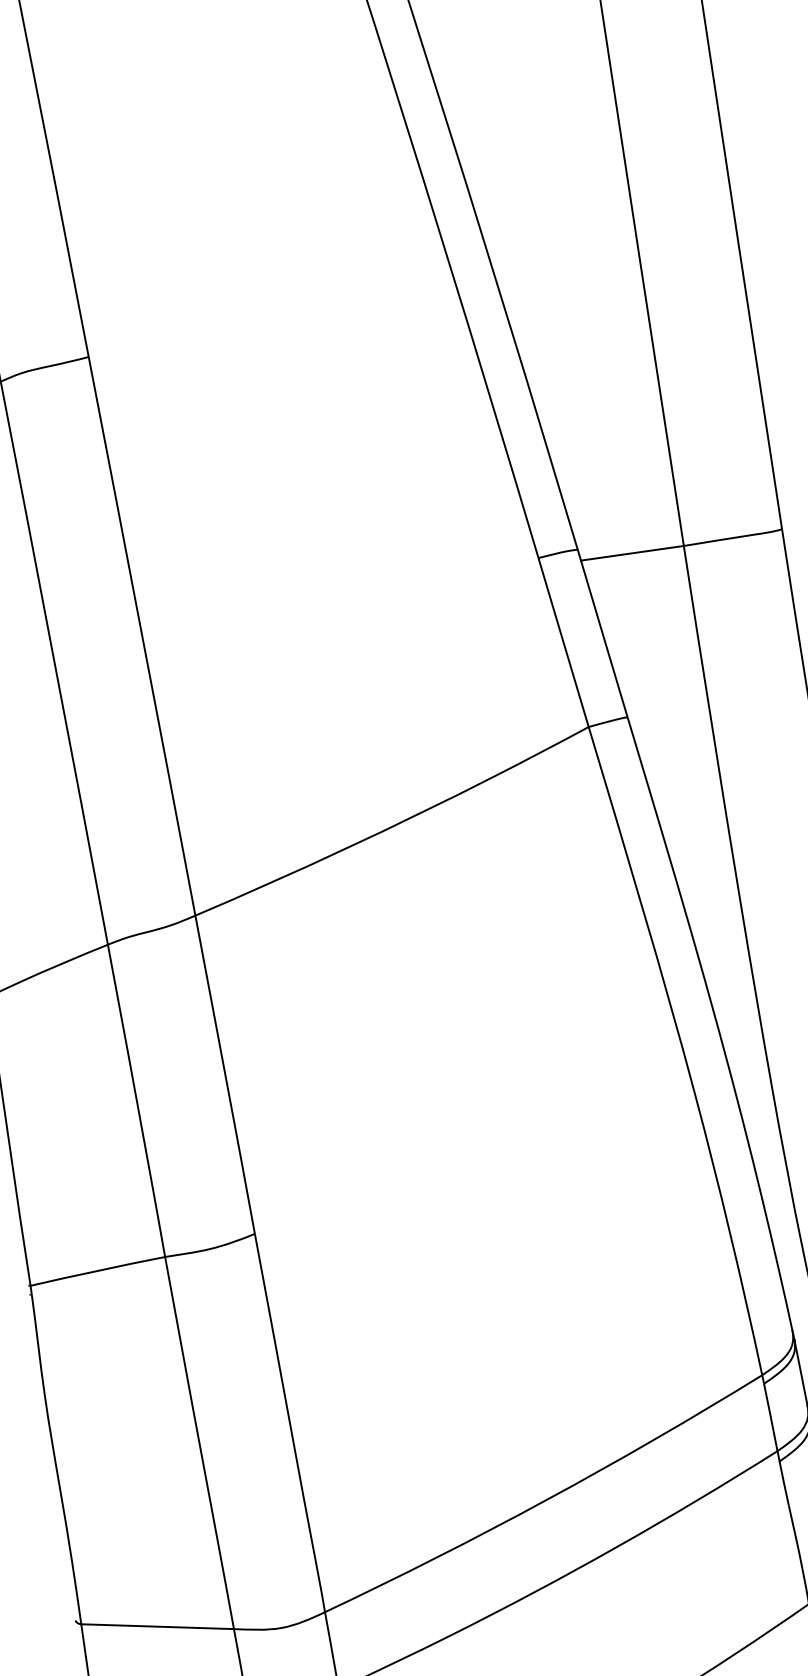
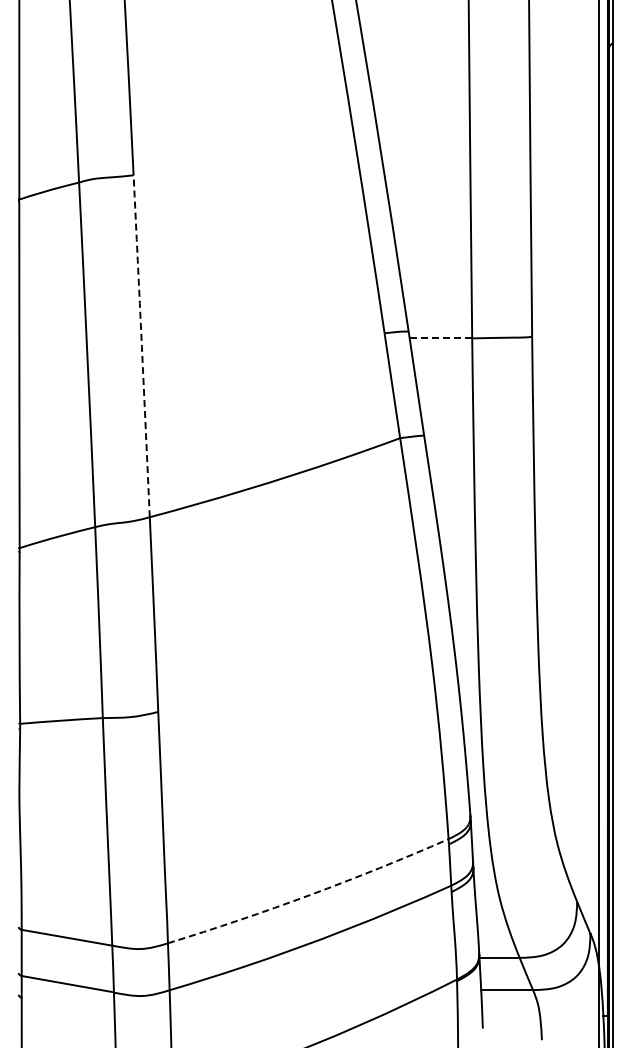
line: (631, 553) -> (440, 338), solid -> dashed
arc: (141, 636) -> (141, 346), solid -> dashed
arc: (546, 1500) -> (309, 895), solid -> dashed

